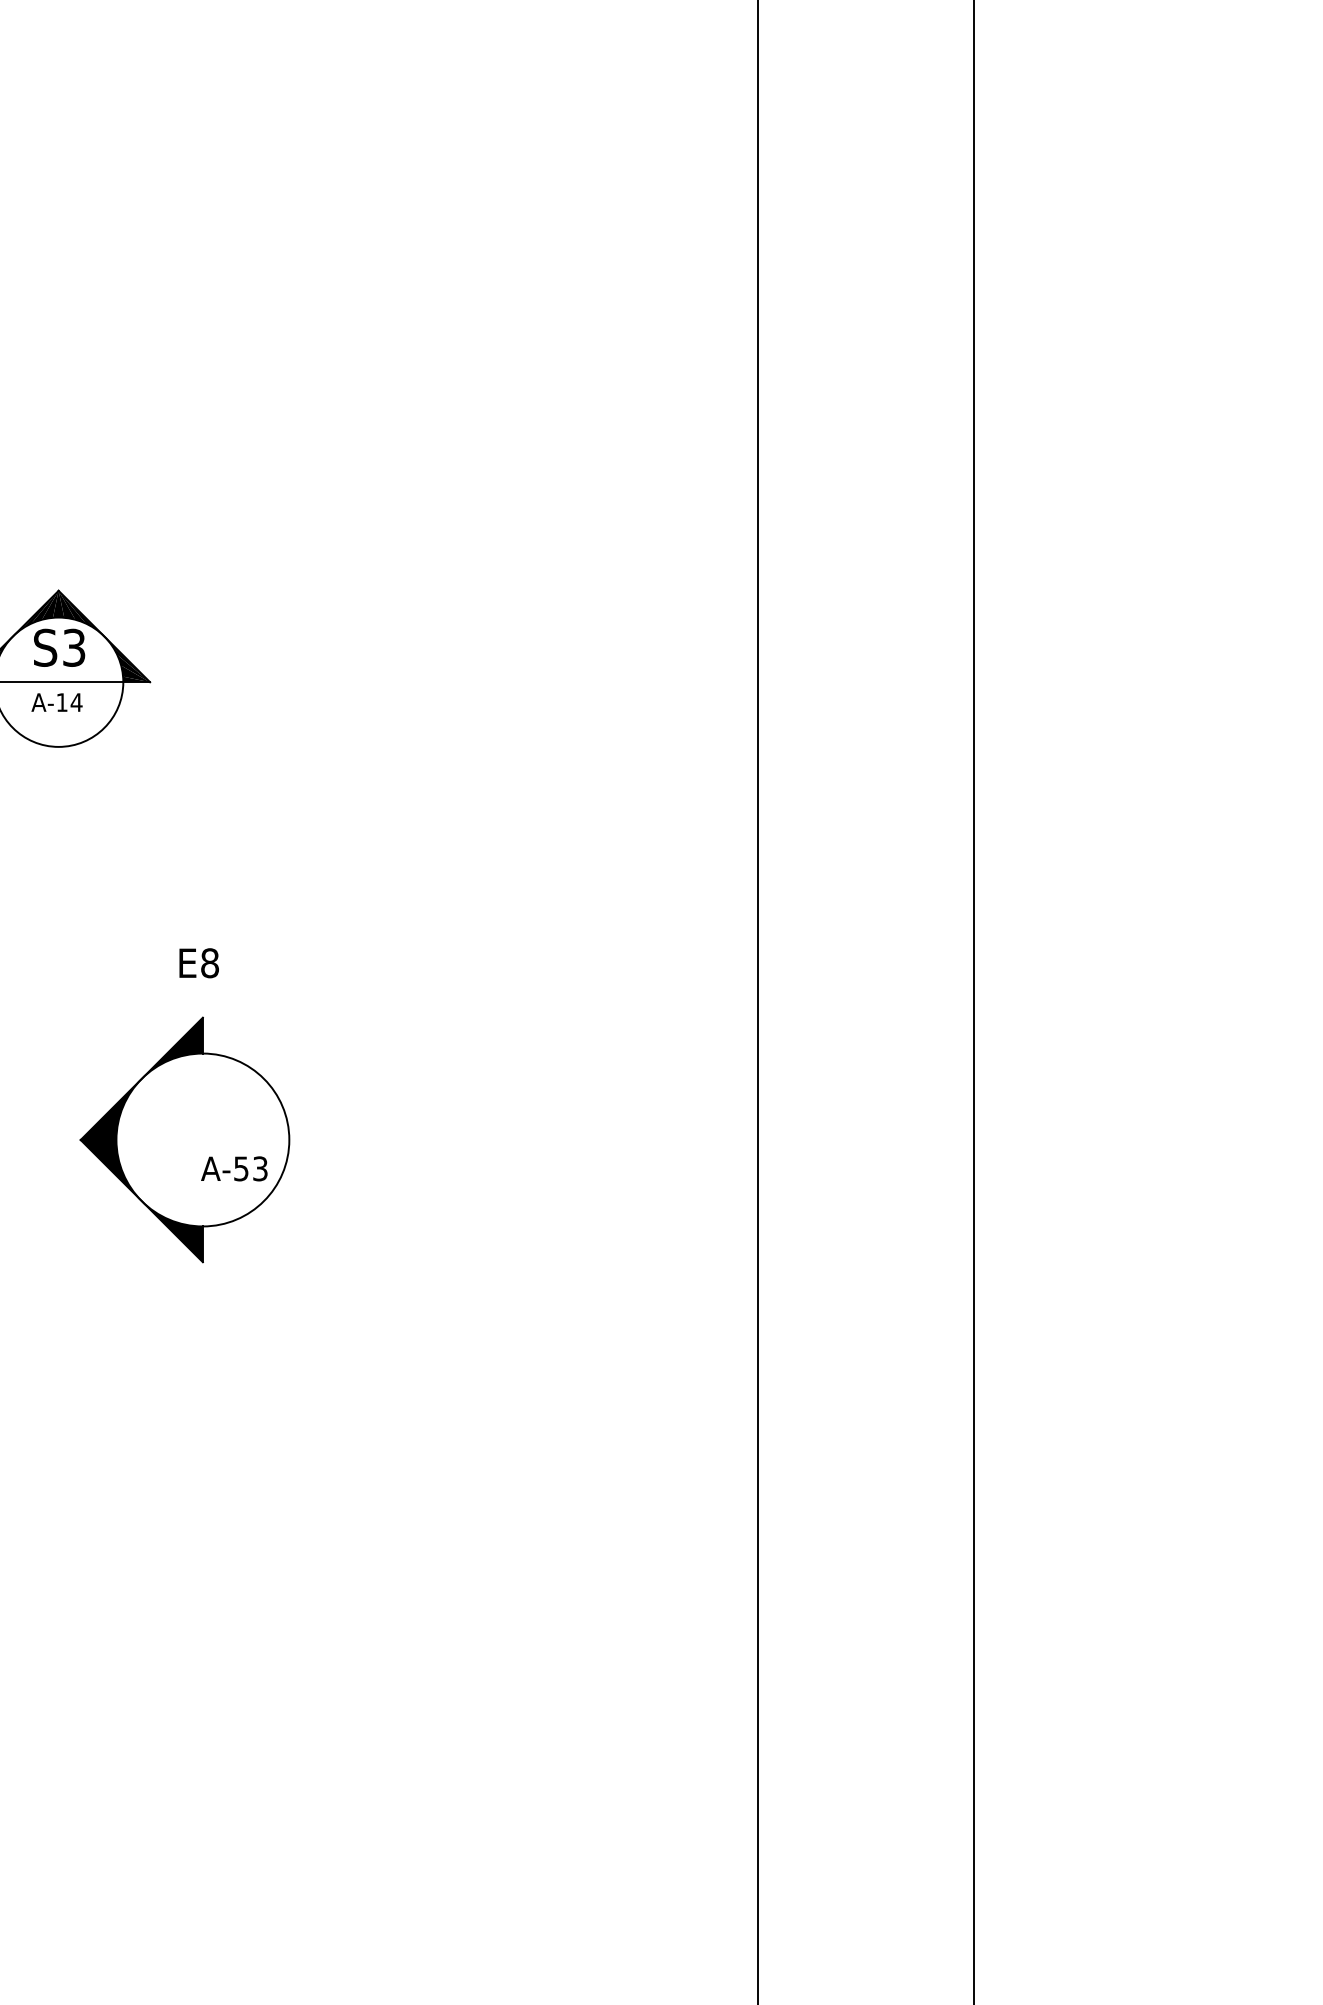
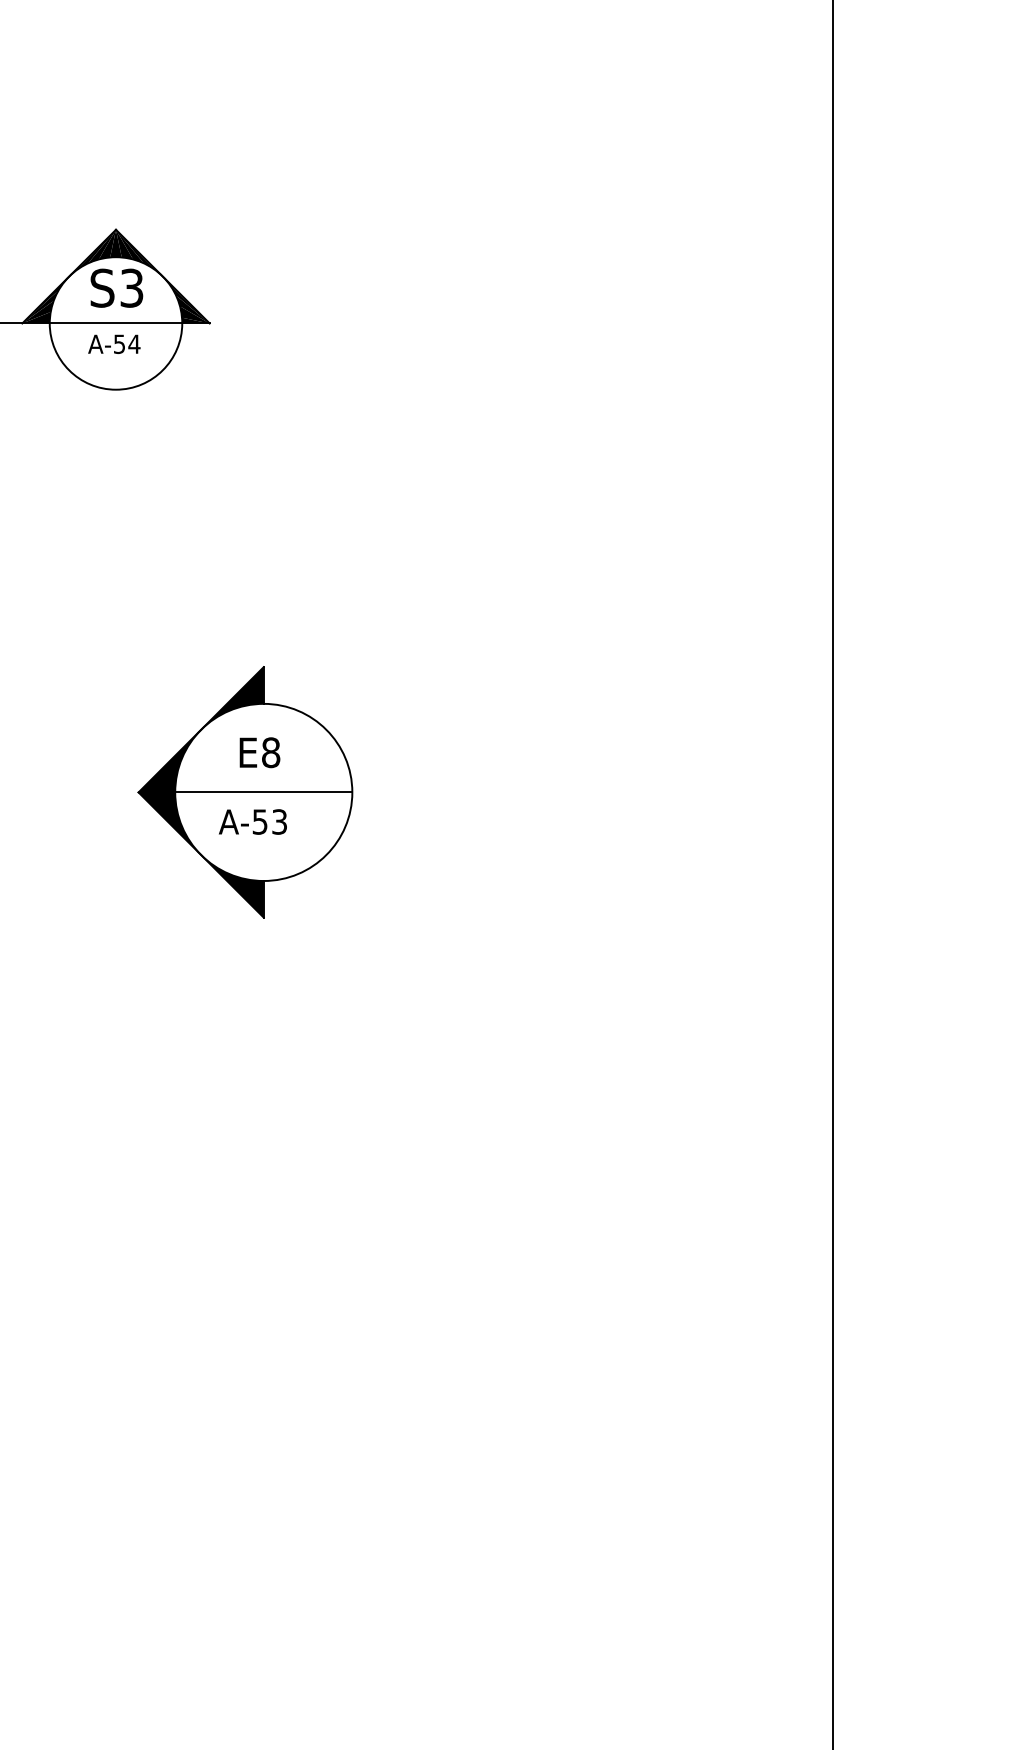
text: (61, 702) -> (118, 344), A-14 -> A-54
text: (198, 963) -> (259, 752), moved
line: (202, 1139) -> (263, 791), added
text: (234, 1168) -> (253, 821), moved

